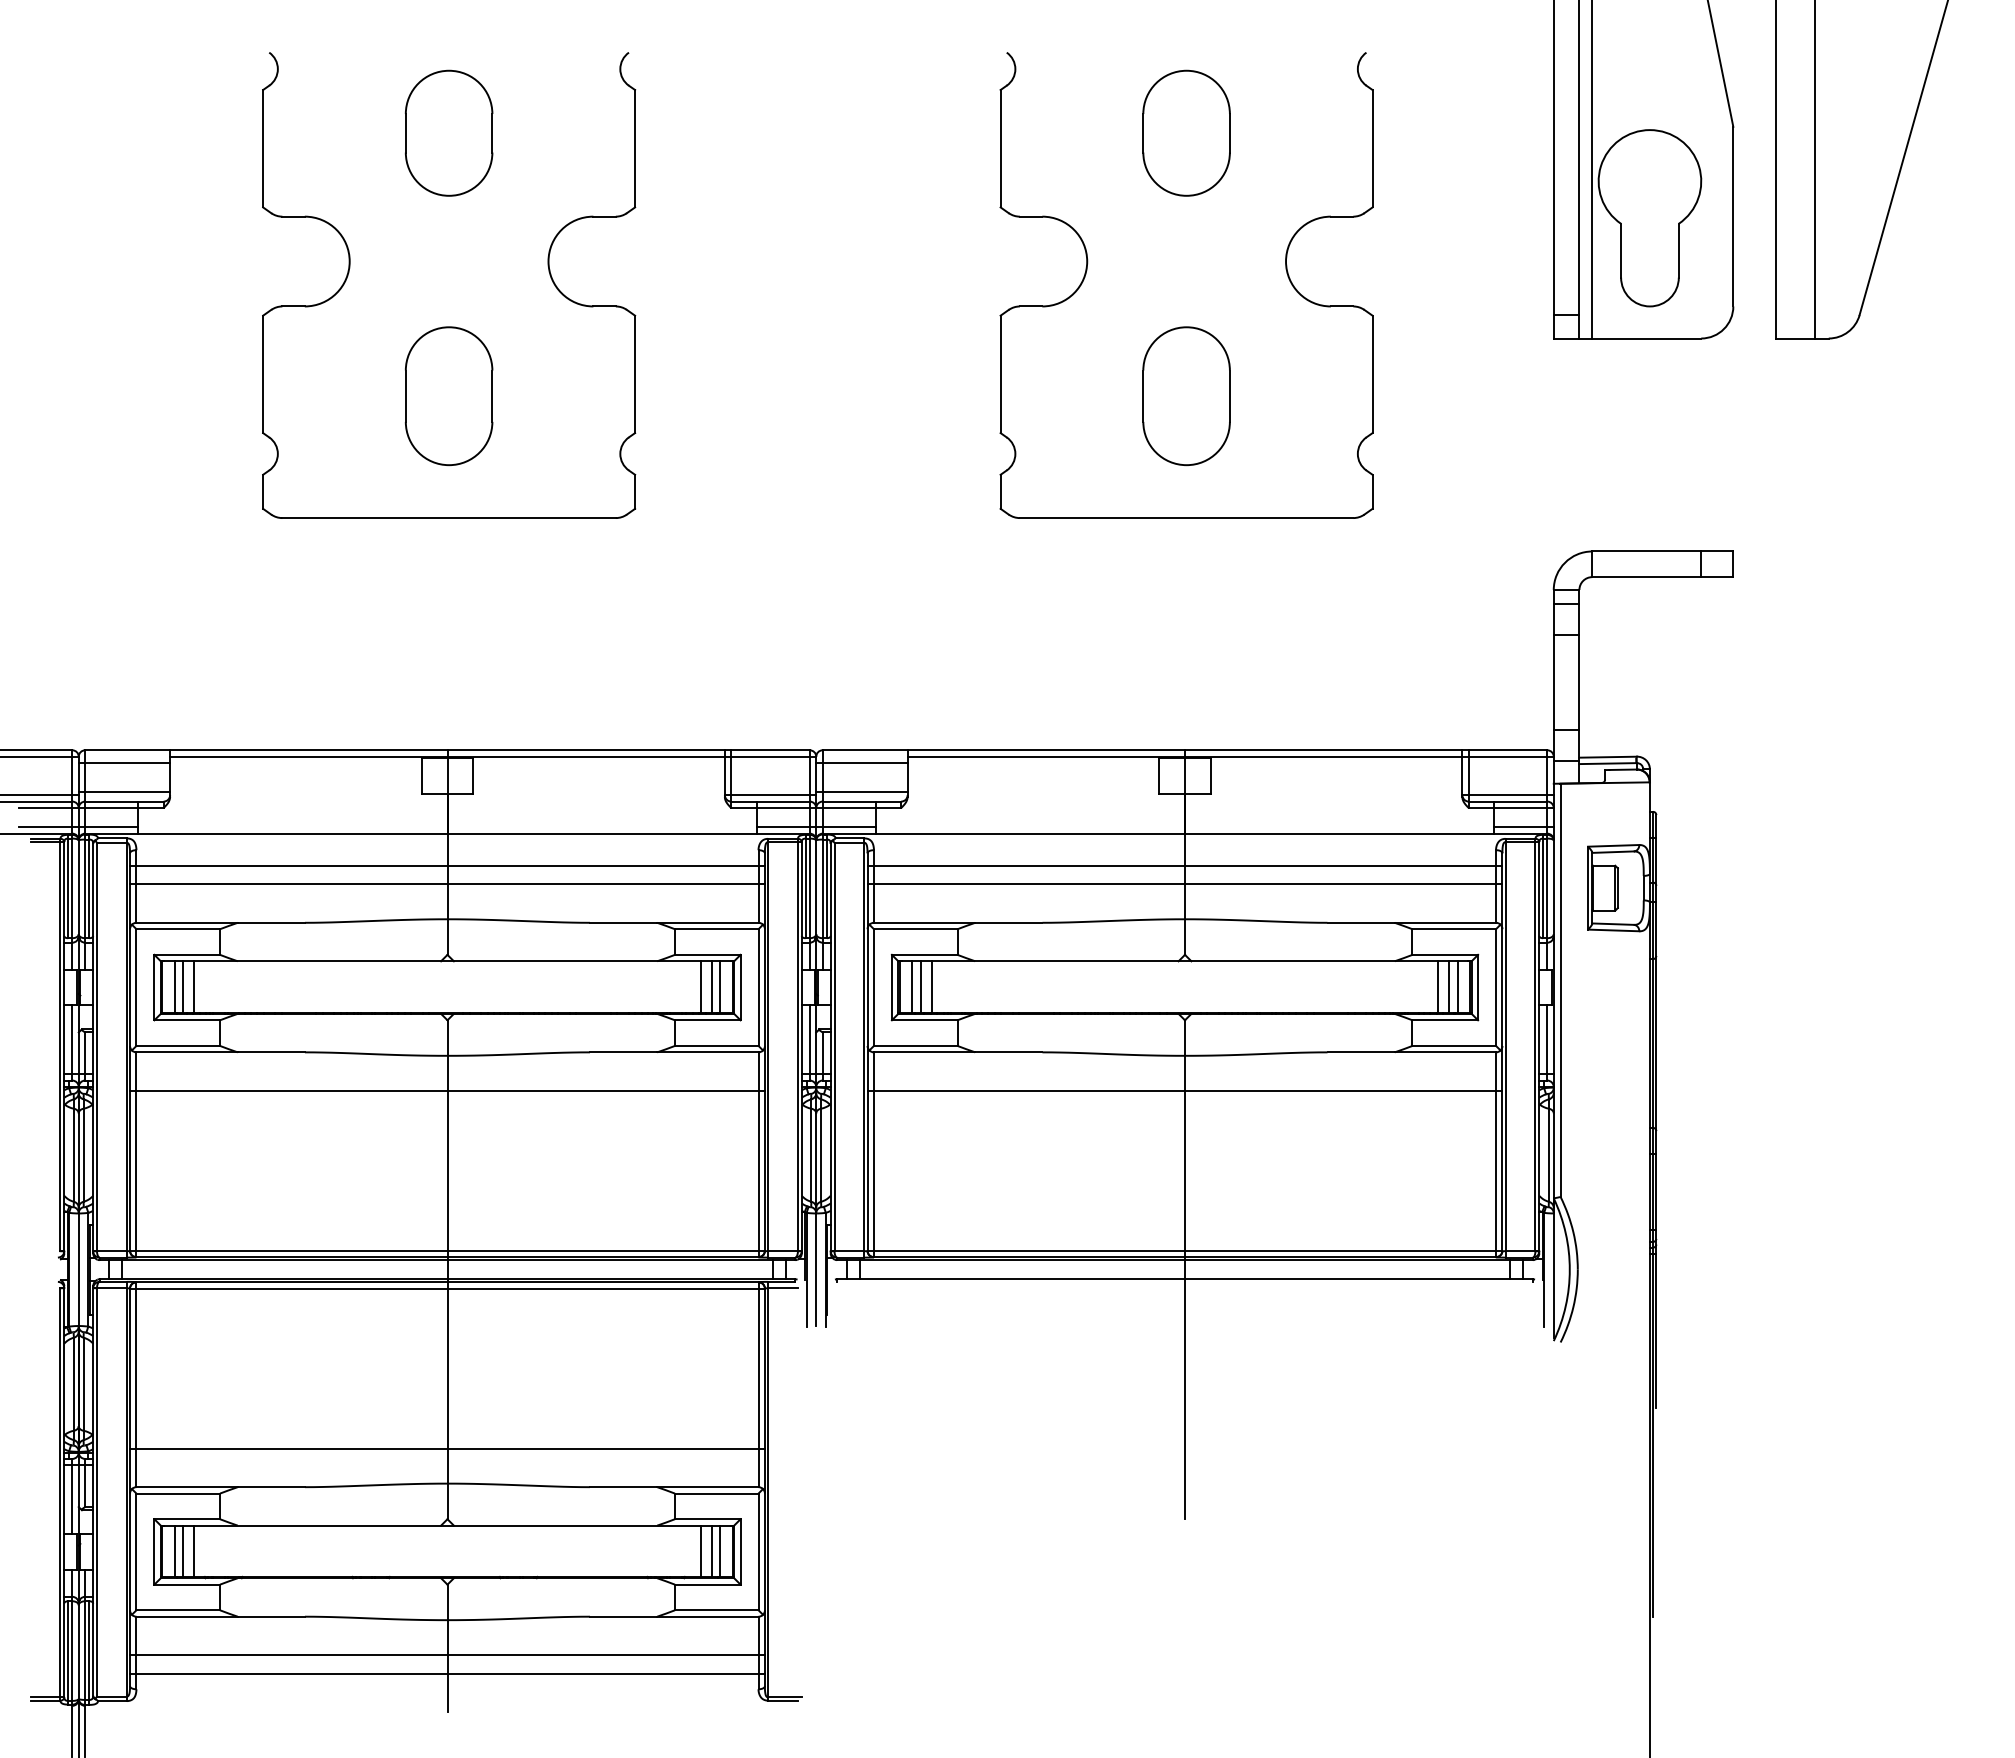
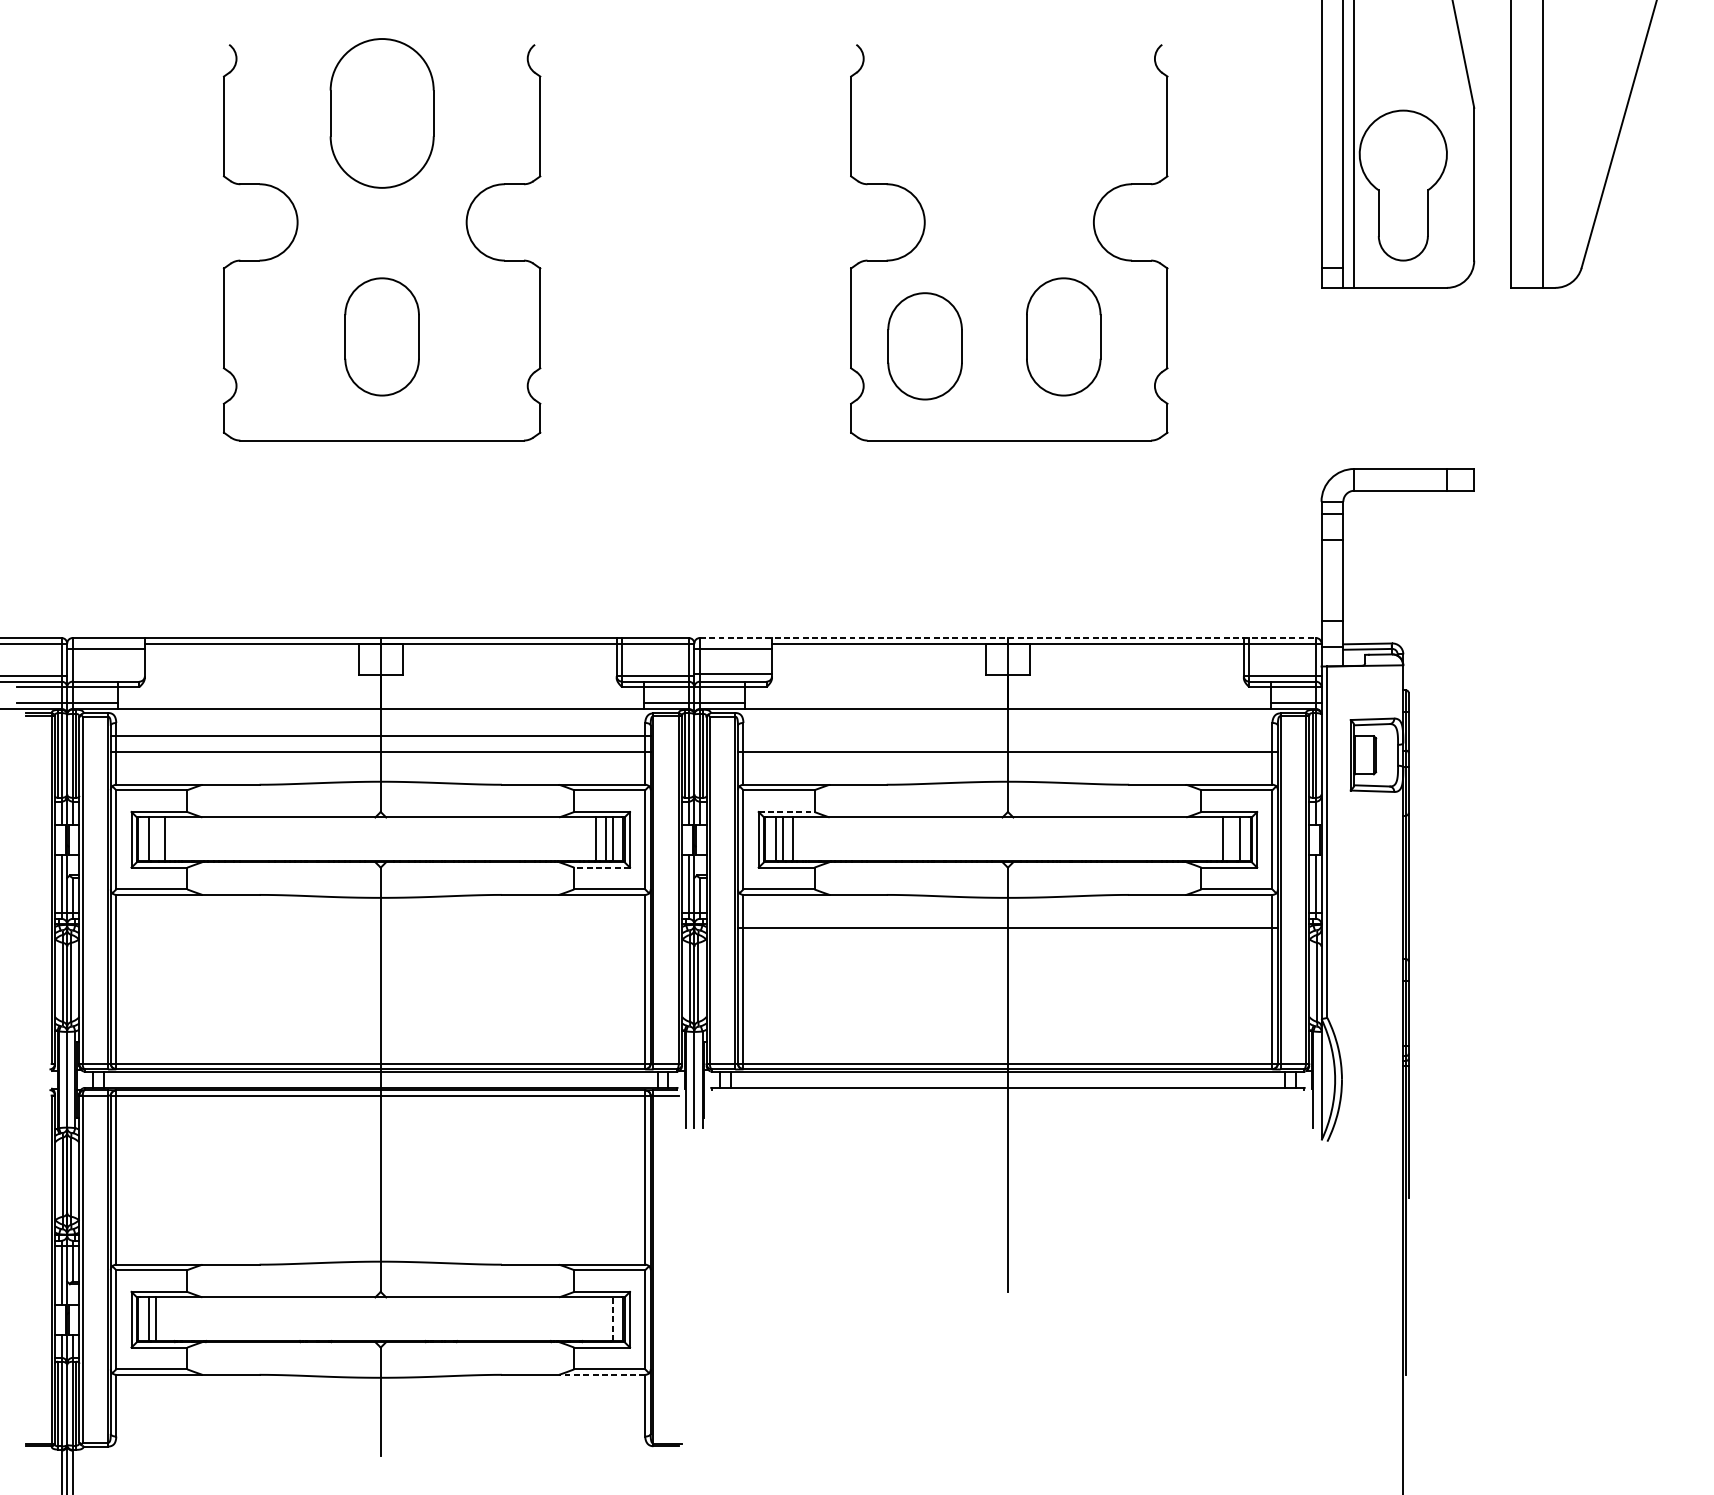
part: (448, 132) -> (381, 112), size x1.4
part: (1186, 132) -> (925, 345), moved
part: (1186, 396) -> (1063, 337), moved
line: (1185, 750) -> (1008, 638), solid -> dashed
line: (124, 791) -> (106, 673), removed
line: (1184, 865) -> (1007, 736), removed
line: (924, 954) -> (786, 811), solid -> dashed
line: (183, 986) -> (156, 838), removed
line: (1449, 986) -> (1232, 838), removed
line: (707, 1020) -> (601, 867), solid -> dashed
line: (447, 1090) -> (380, 927), removed
line: (447, 1448) -> (380, 1231), removed
line: (194, 1550) -> (165, 1318), removed
line: (700, 1550) -> (595, 1318), removed
line: (711, 1550) -> (605, 1318), removed
line: (720, 1551) -> (612, 1319), solid -> dashed
line: (707, 1616) -> (601, 1374), solid -> dashed
line: (447, 1655) -> (380, 1407), removed
line: (447, 1673) -> (380, 1423), removed

